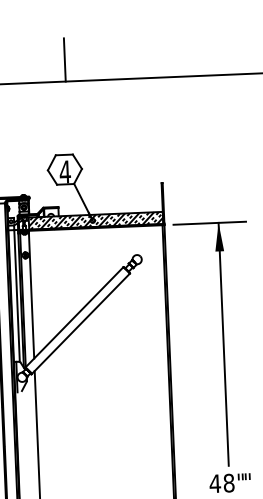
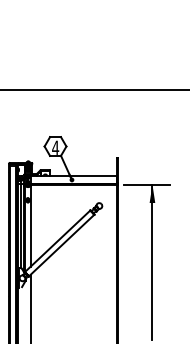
line: (65, 60) -> (58, 76), removed
hatch: (96, 221) -> (74, 180), removed

